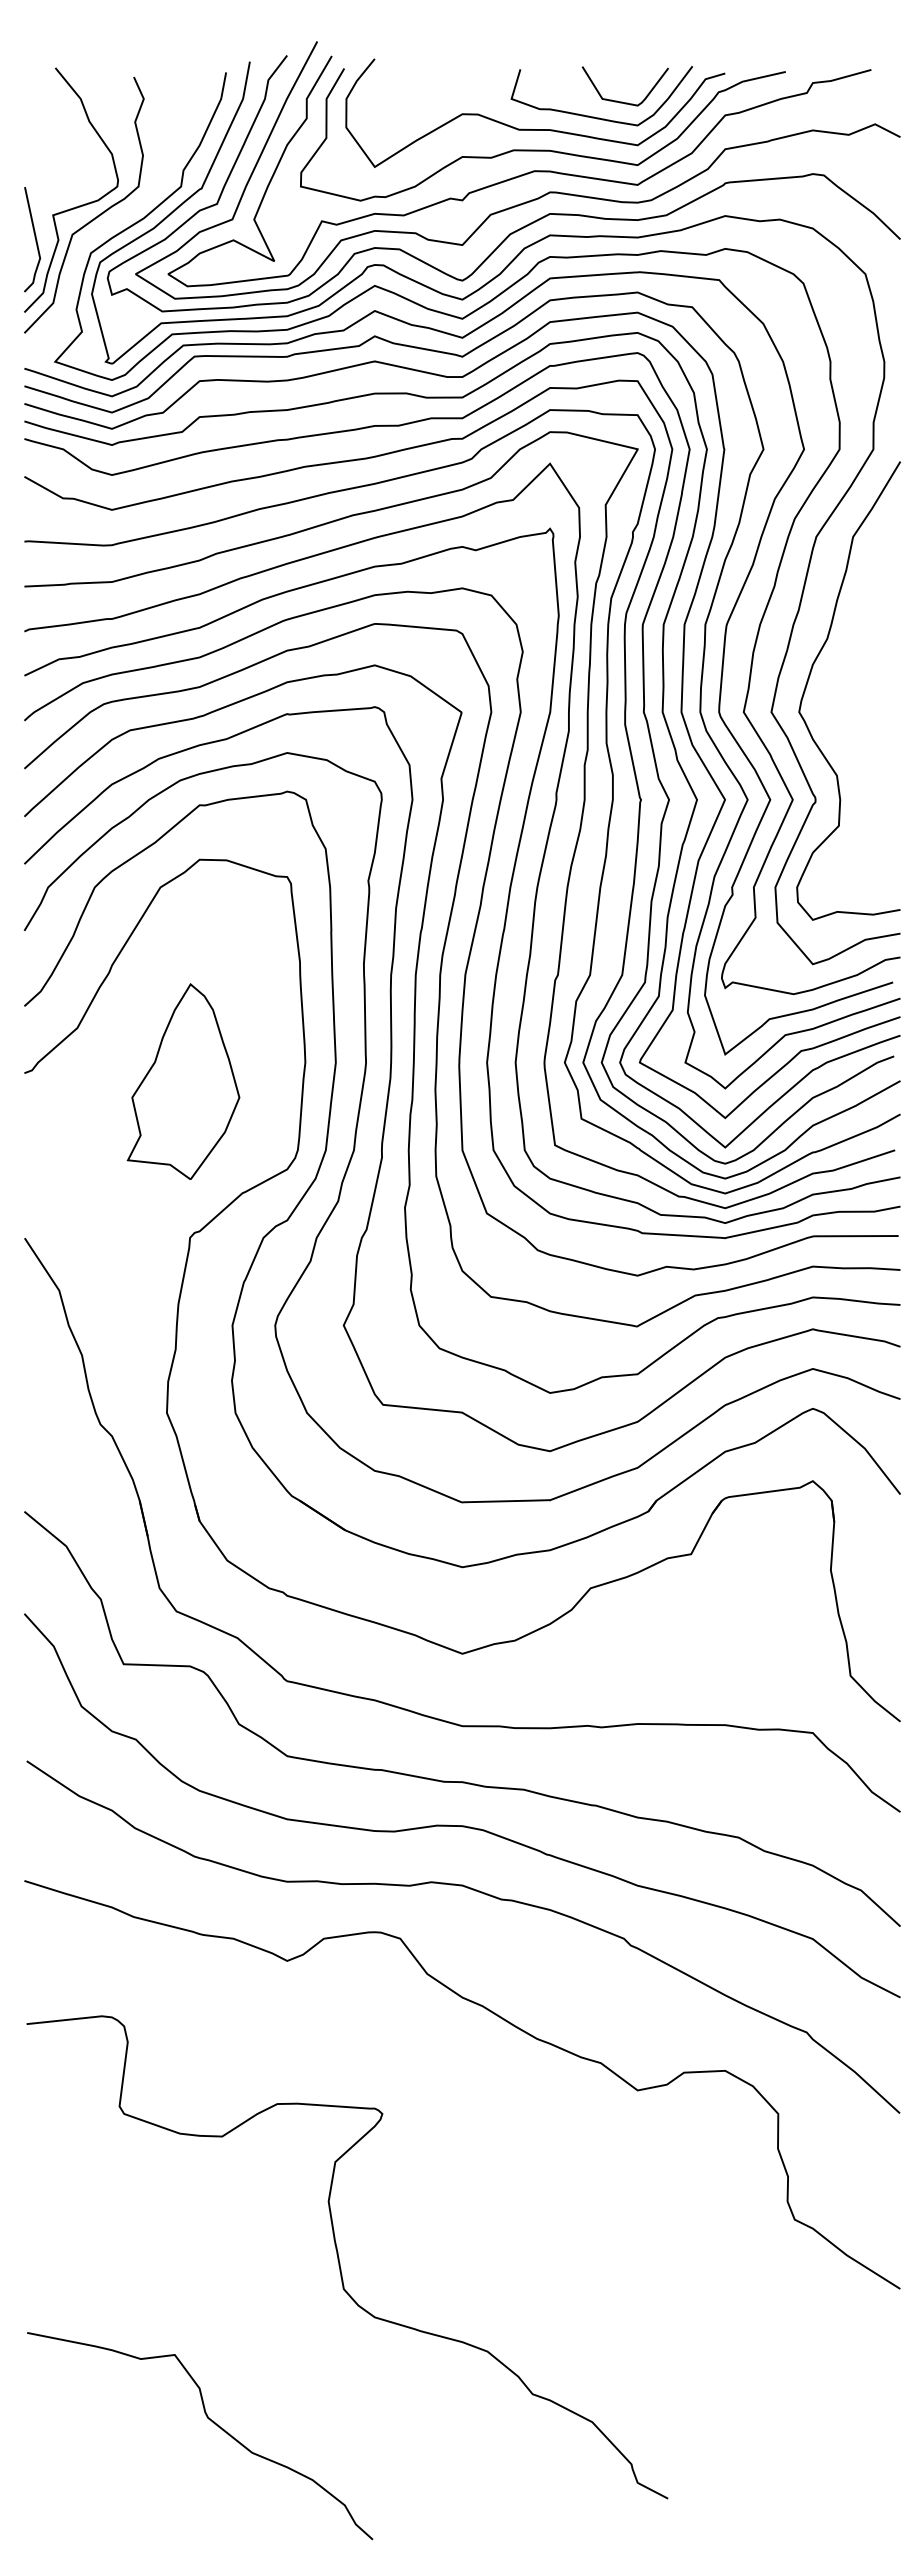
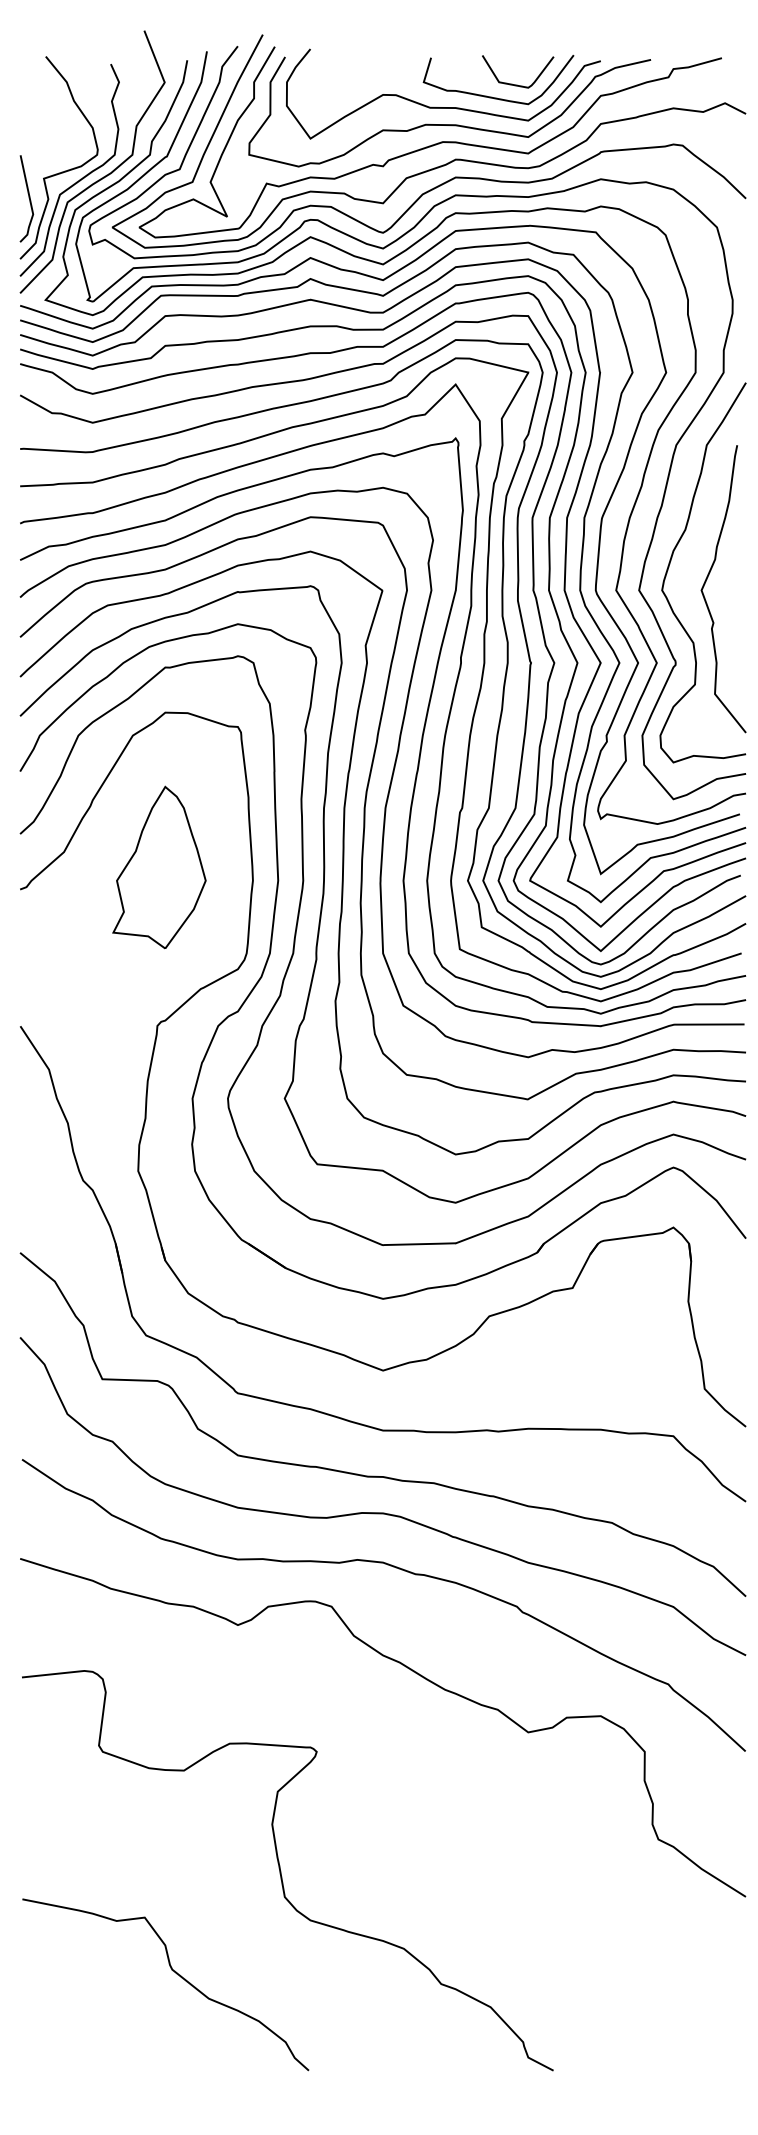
curve: (125, 212) -> (103, 176), added
curve: (852, 702) -> (706, 582), added
part: (183, 1081) -> (159, 867), moved
curve: (209, 2420) -> (173, 1971), moved

